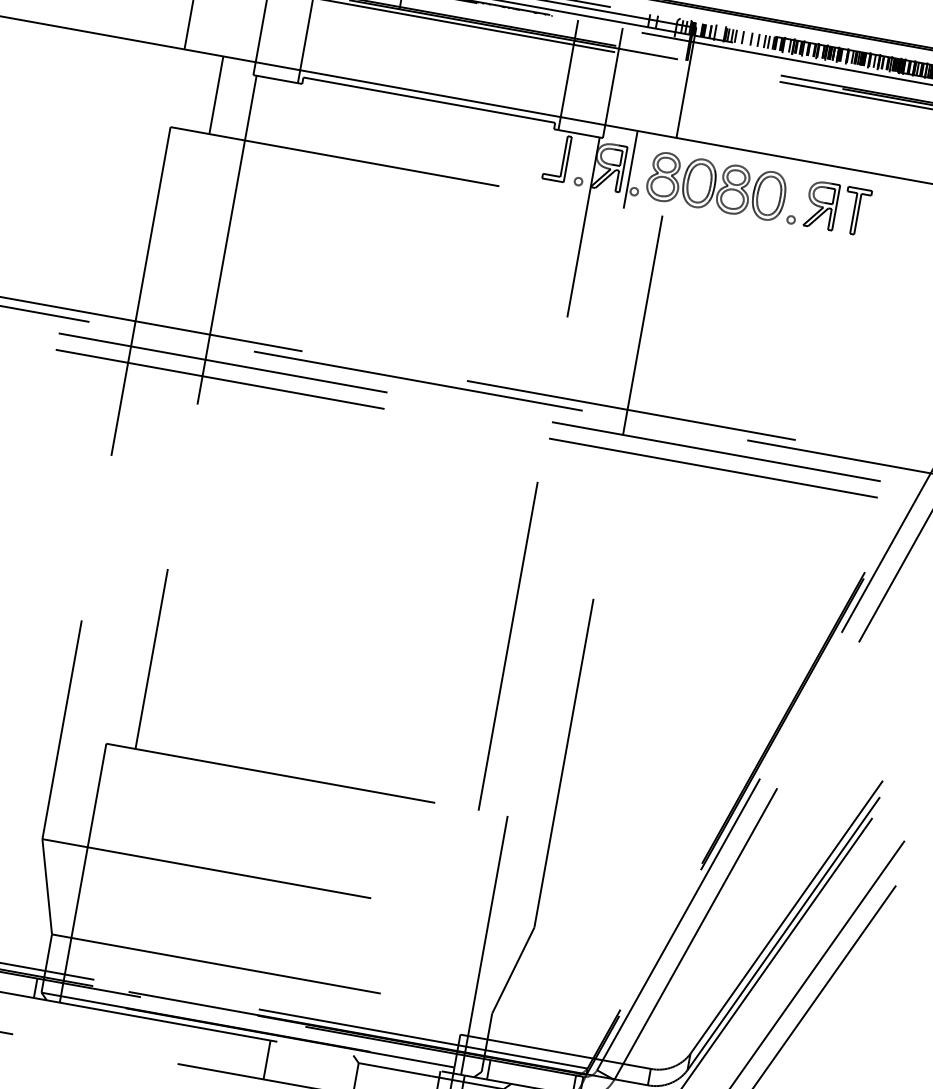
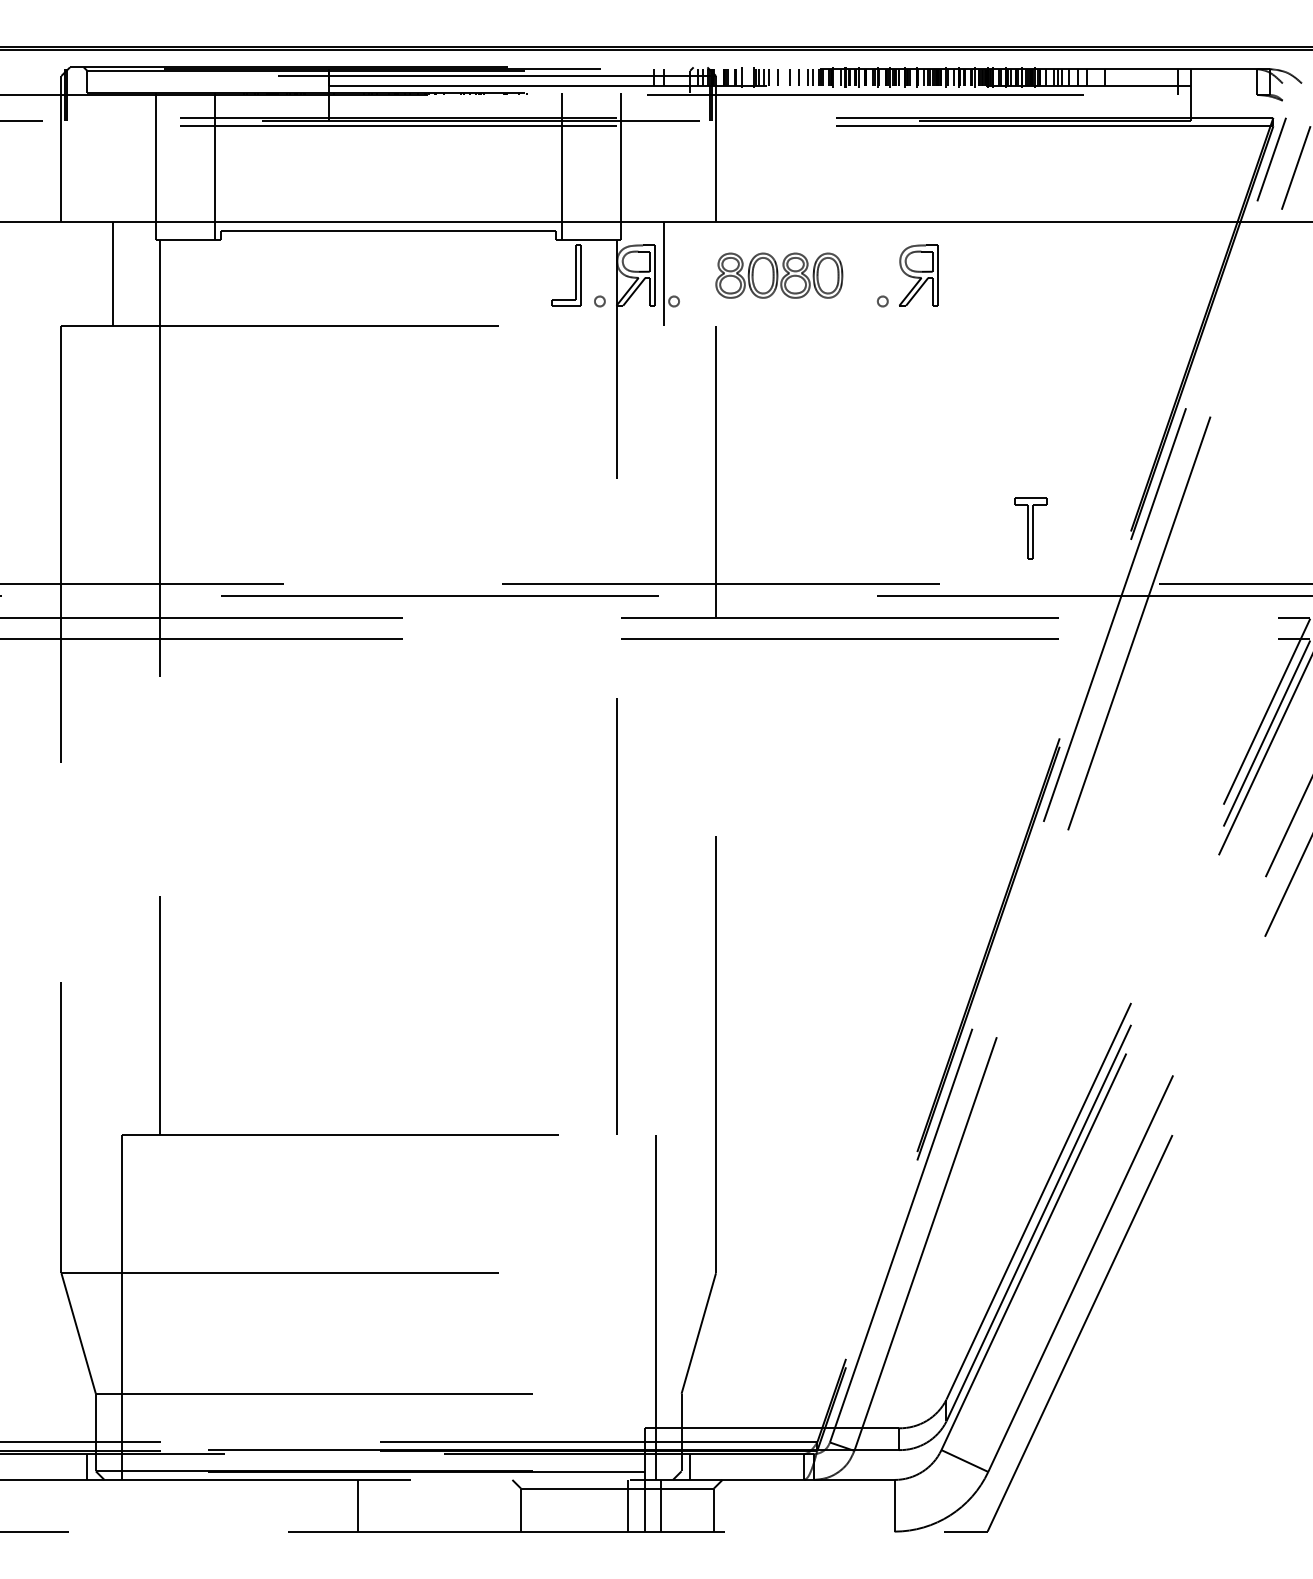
part: (717, 186) -> (779, 275), size x0.7
part: (856, 211) -> (1030, 528), moved
line: (267, 1059) -> (358, 1505), moved

